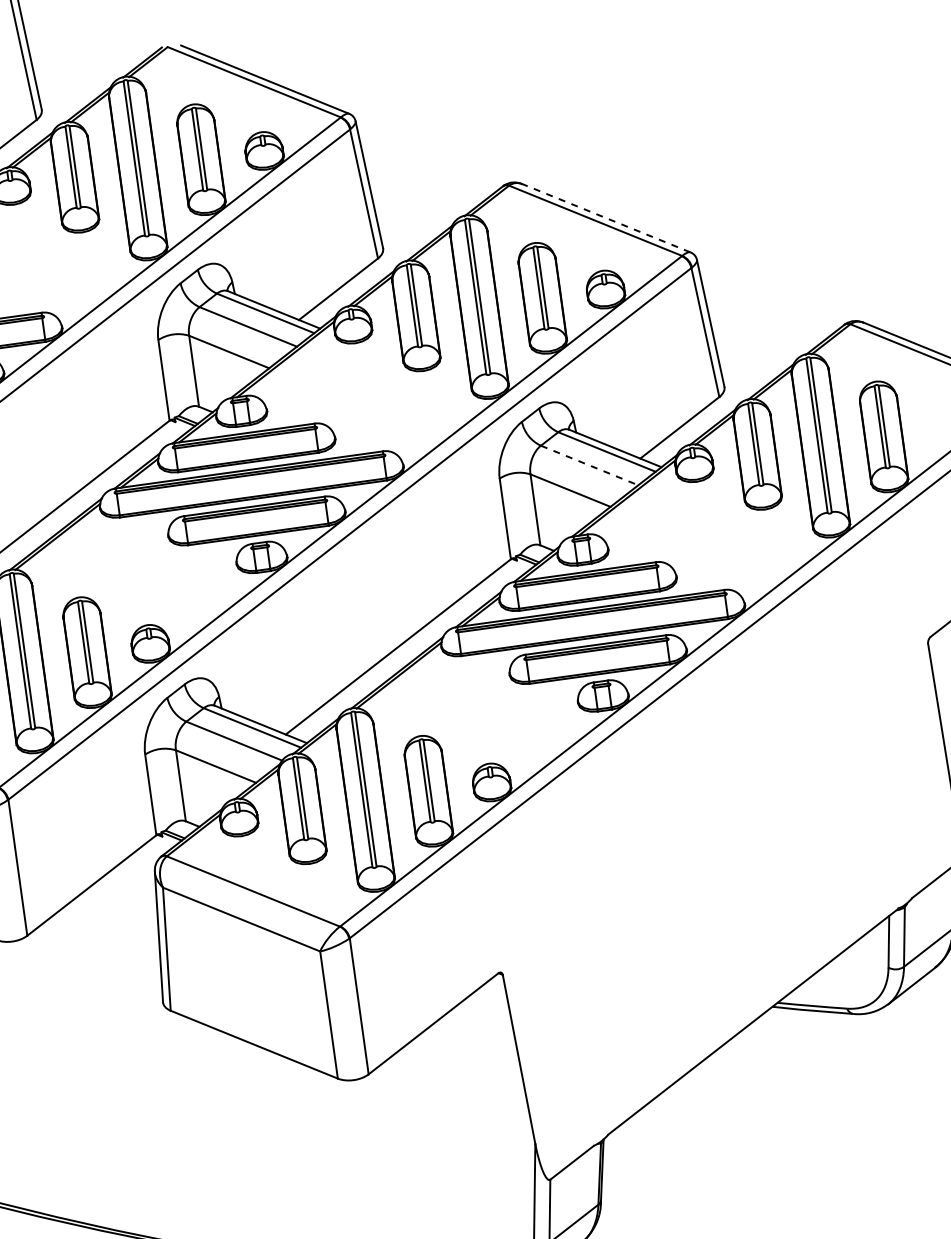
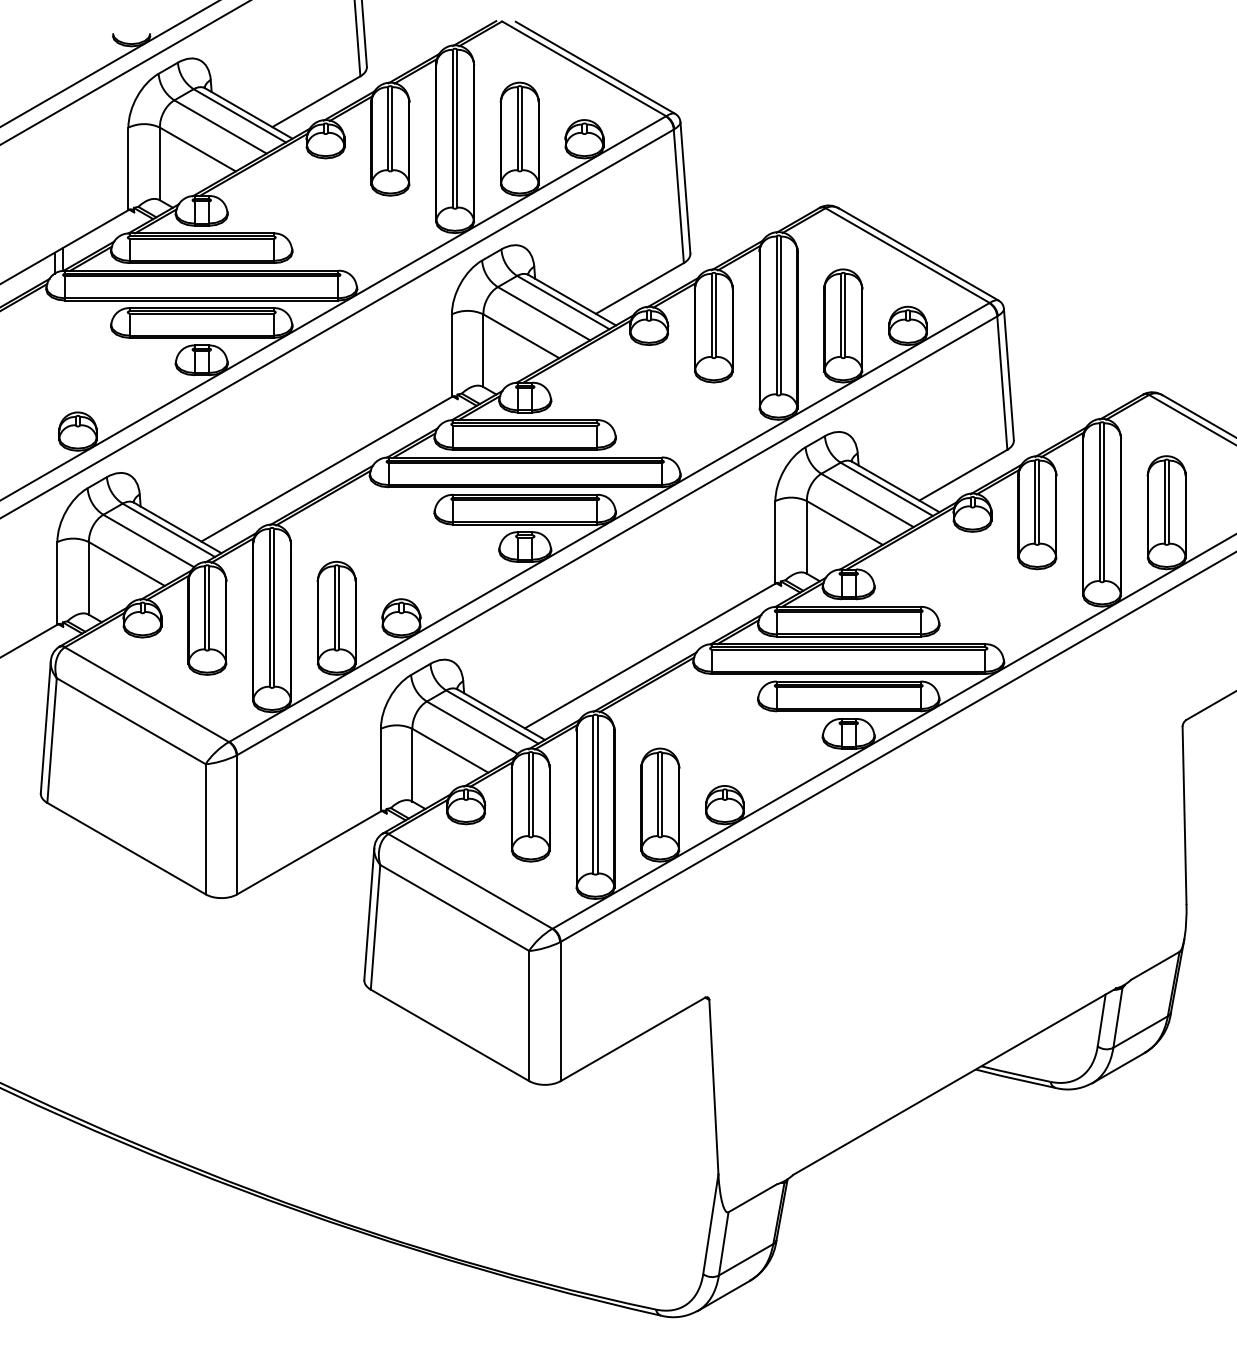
line: (606, 218) -> (918, 254), dashed -> solid
line: (589, 465) -> (867, 500), dashed -> solid

